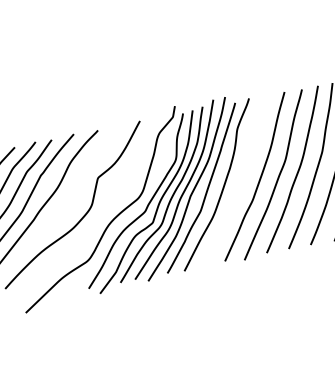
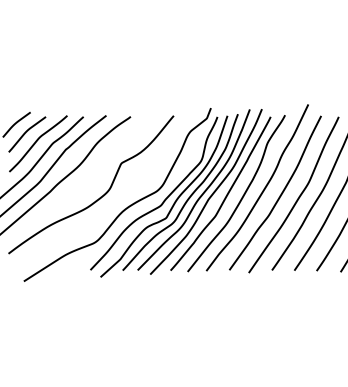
curve: (241, 176) -> (262, 190), added

